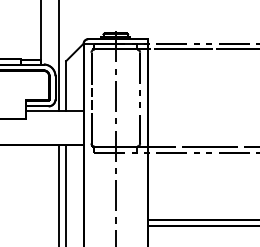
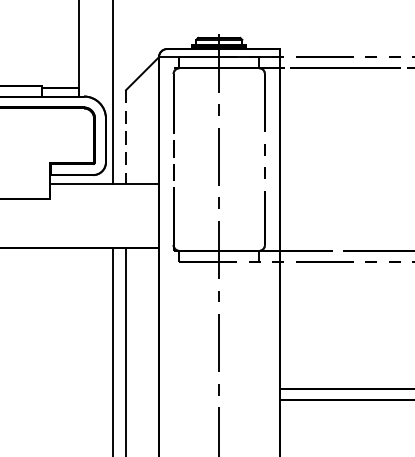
line: (66, 86) -> (126, 137), solid -> dashed

